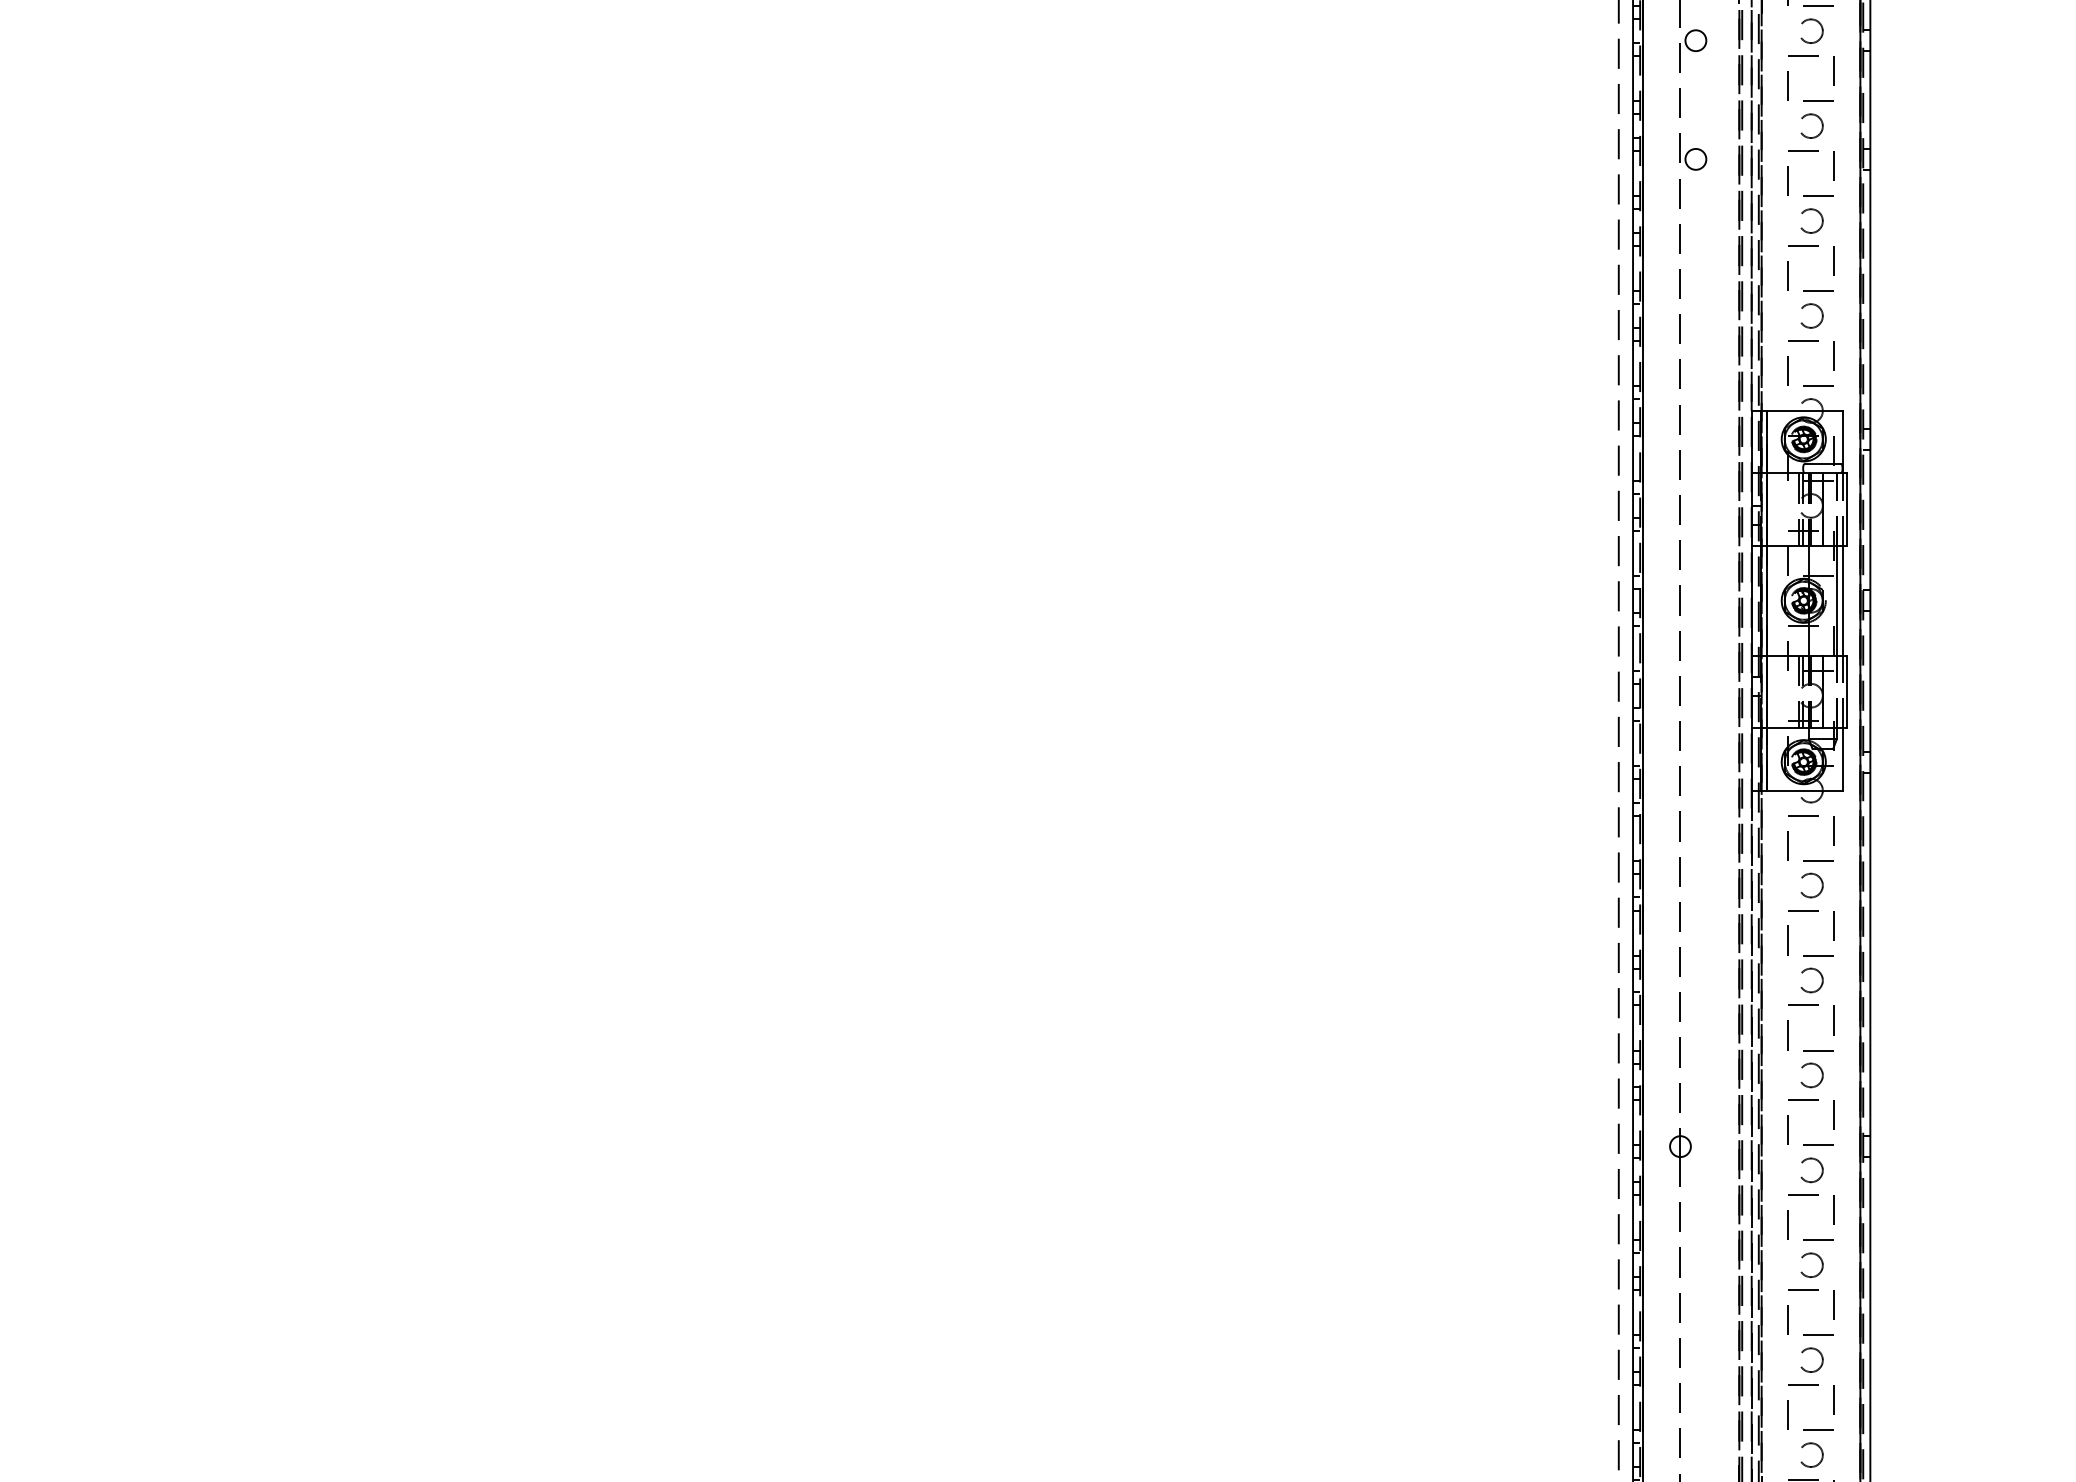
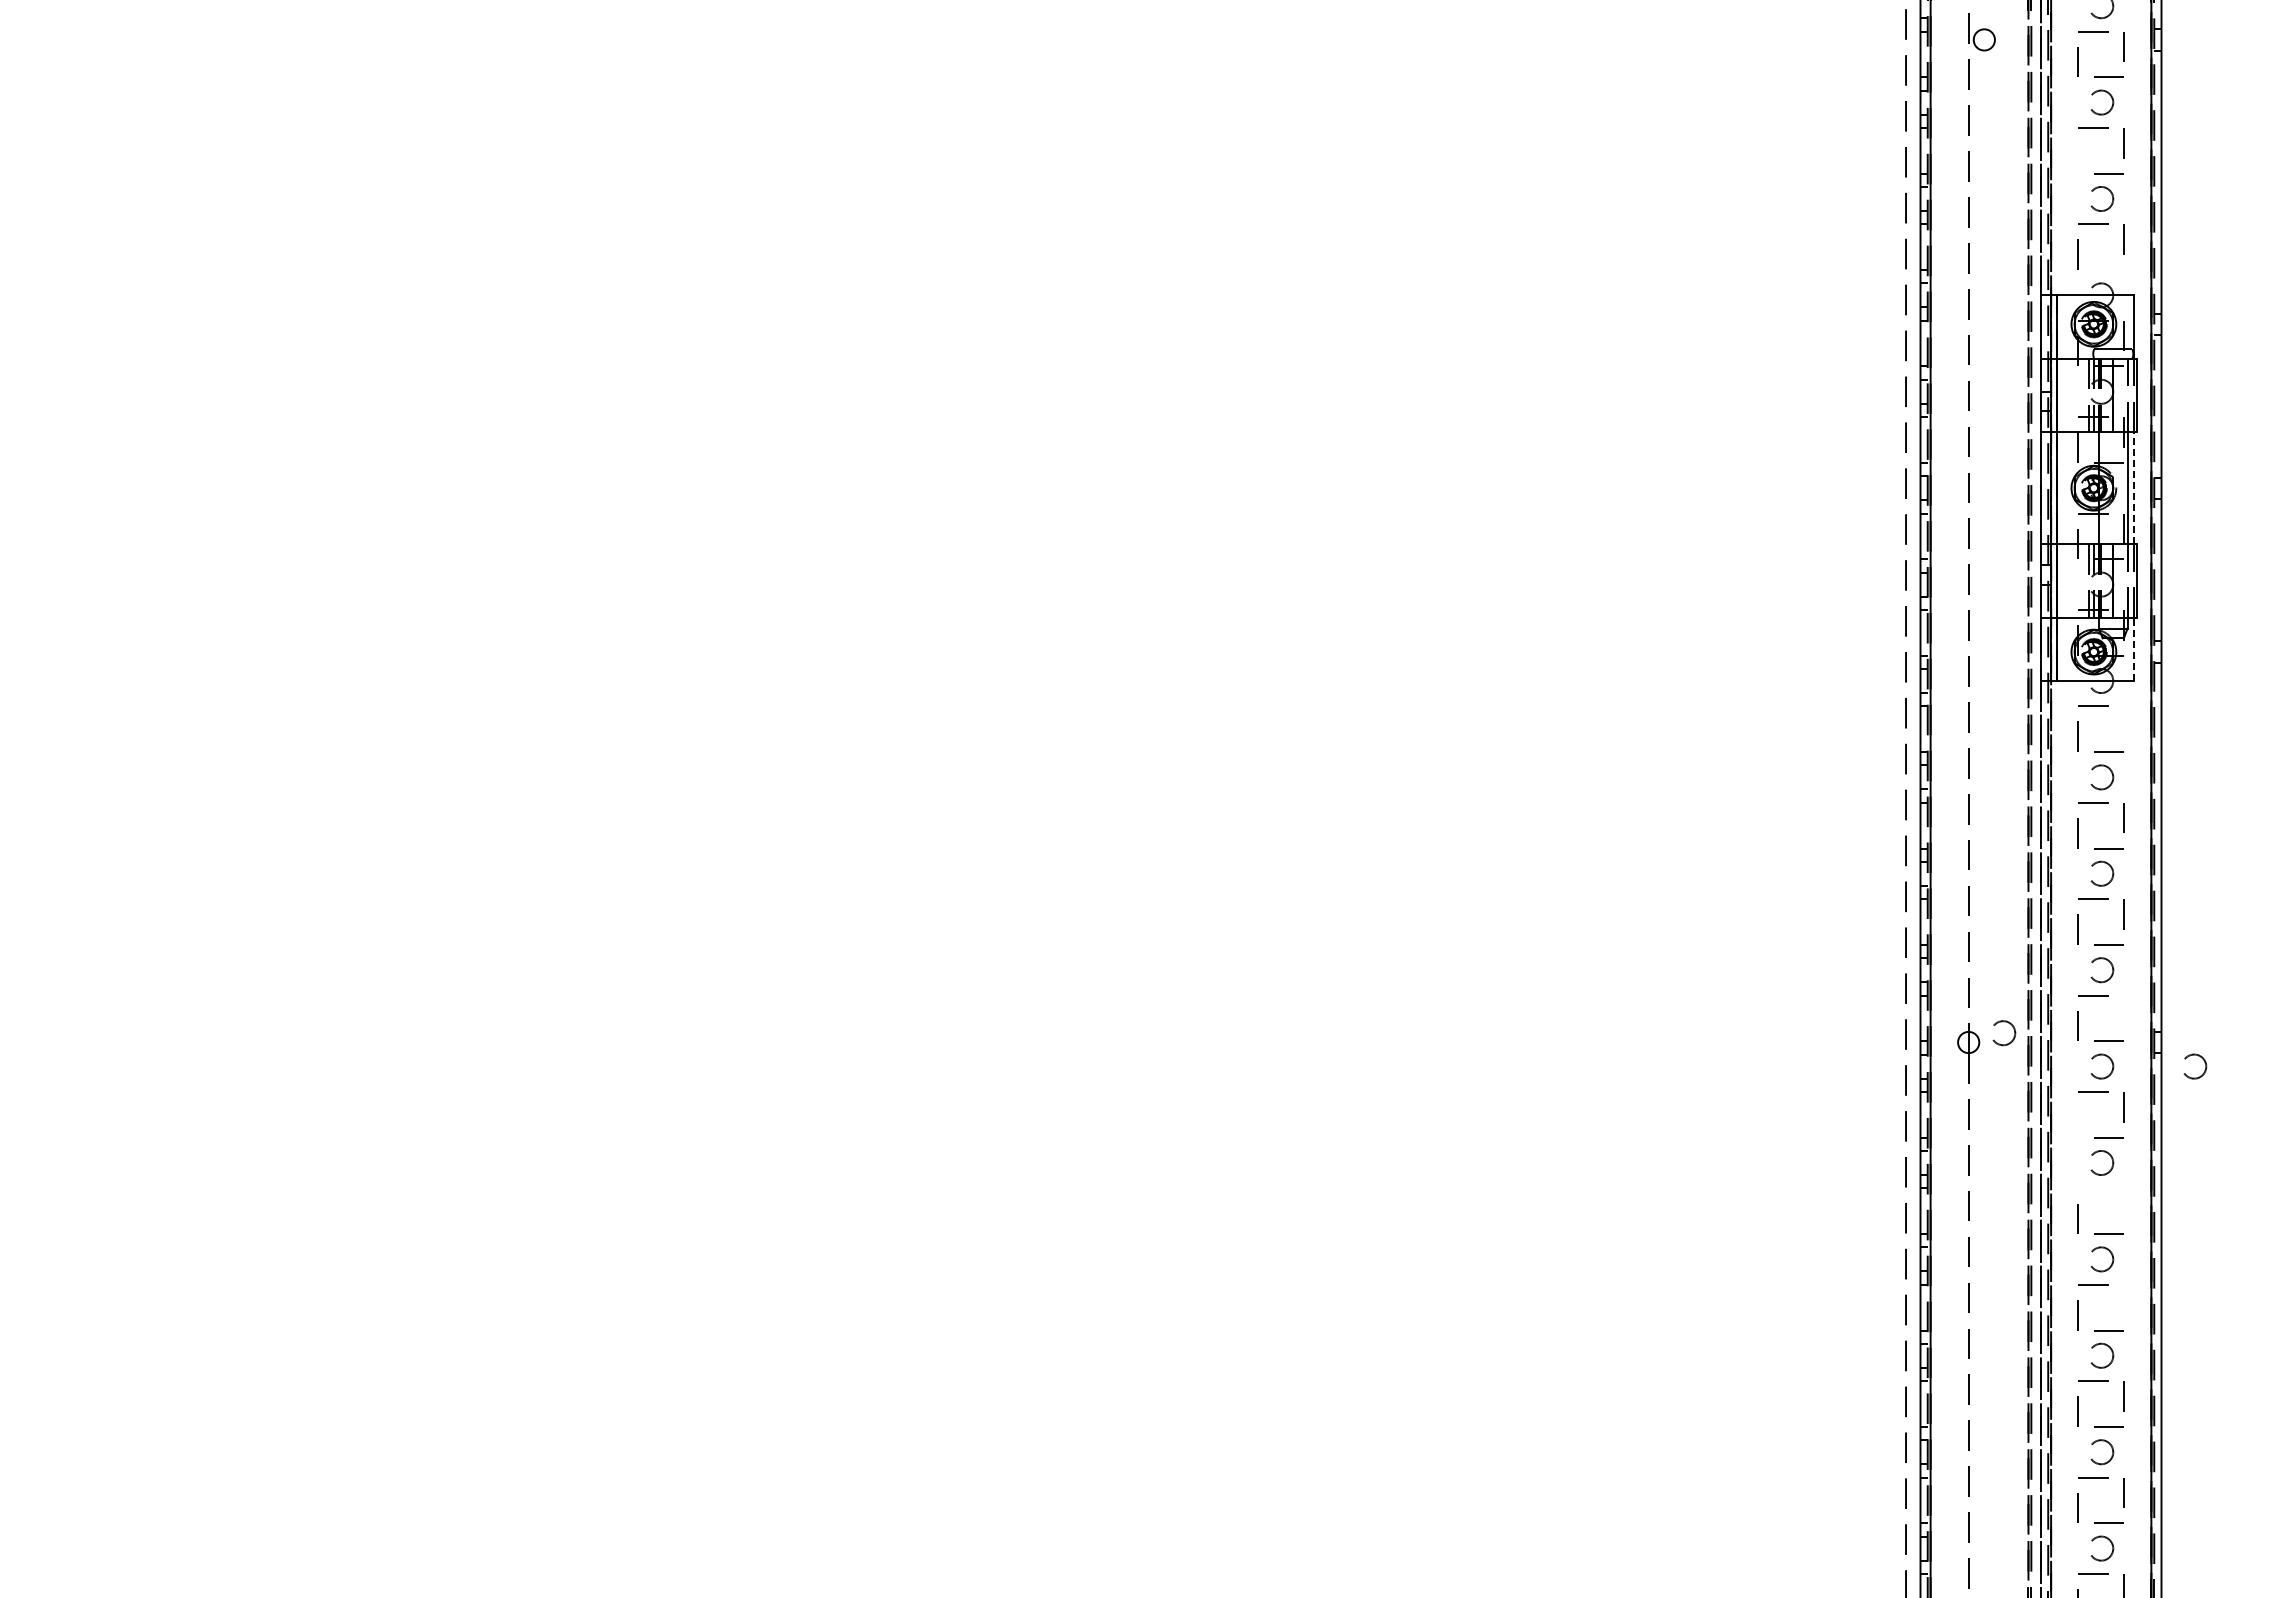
line: (1787, 276) -> (2077, 158), removed
line: (1818, 385) -> (2108, 269), removed
line: (1843, 601) -> (2134, 488), solid -> dashed
line: (1843, 759) -> (2134, 649), solid -> dashed
line: (1832, 830) -> (2123, 721), removed
line: (1832, 1115) -> (2123, 1010), removed
circle: (1715, 1137) -> (2004, 1033), added
circle: (1903, 1170) -> (2195, 1066), added
line: (1787, 1225) -> (2077, 1122), removed
line: (1803, 1289) -> (2093, 1187), removed
line: (1832, 1305) -> (2123, 1203), removed
line: (1832, 1399) -> (2123, 1299), removed

